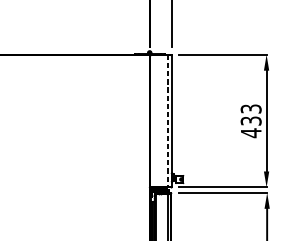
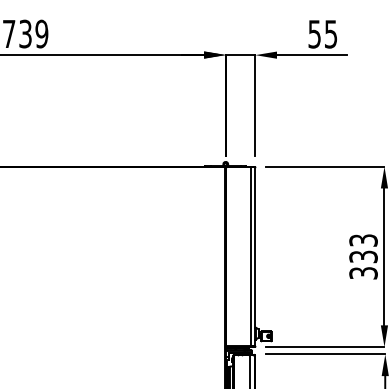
line: (167, 120) -> (250, 256), dashed -> solid
text: (251, 133) -> (363, 273), 433 -> 333

